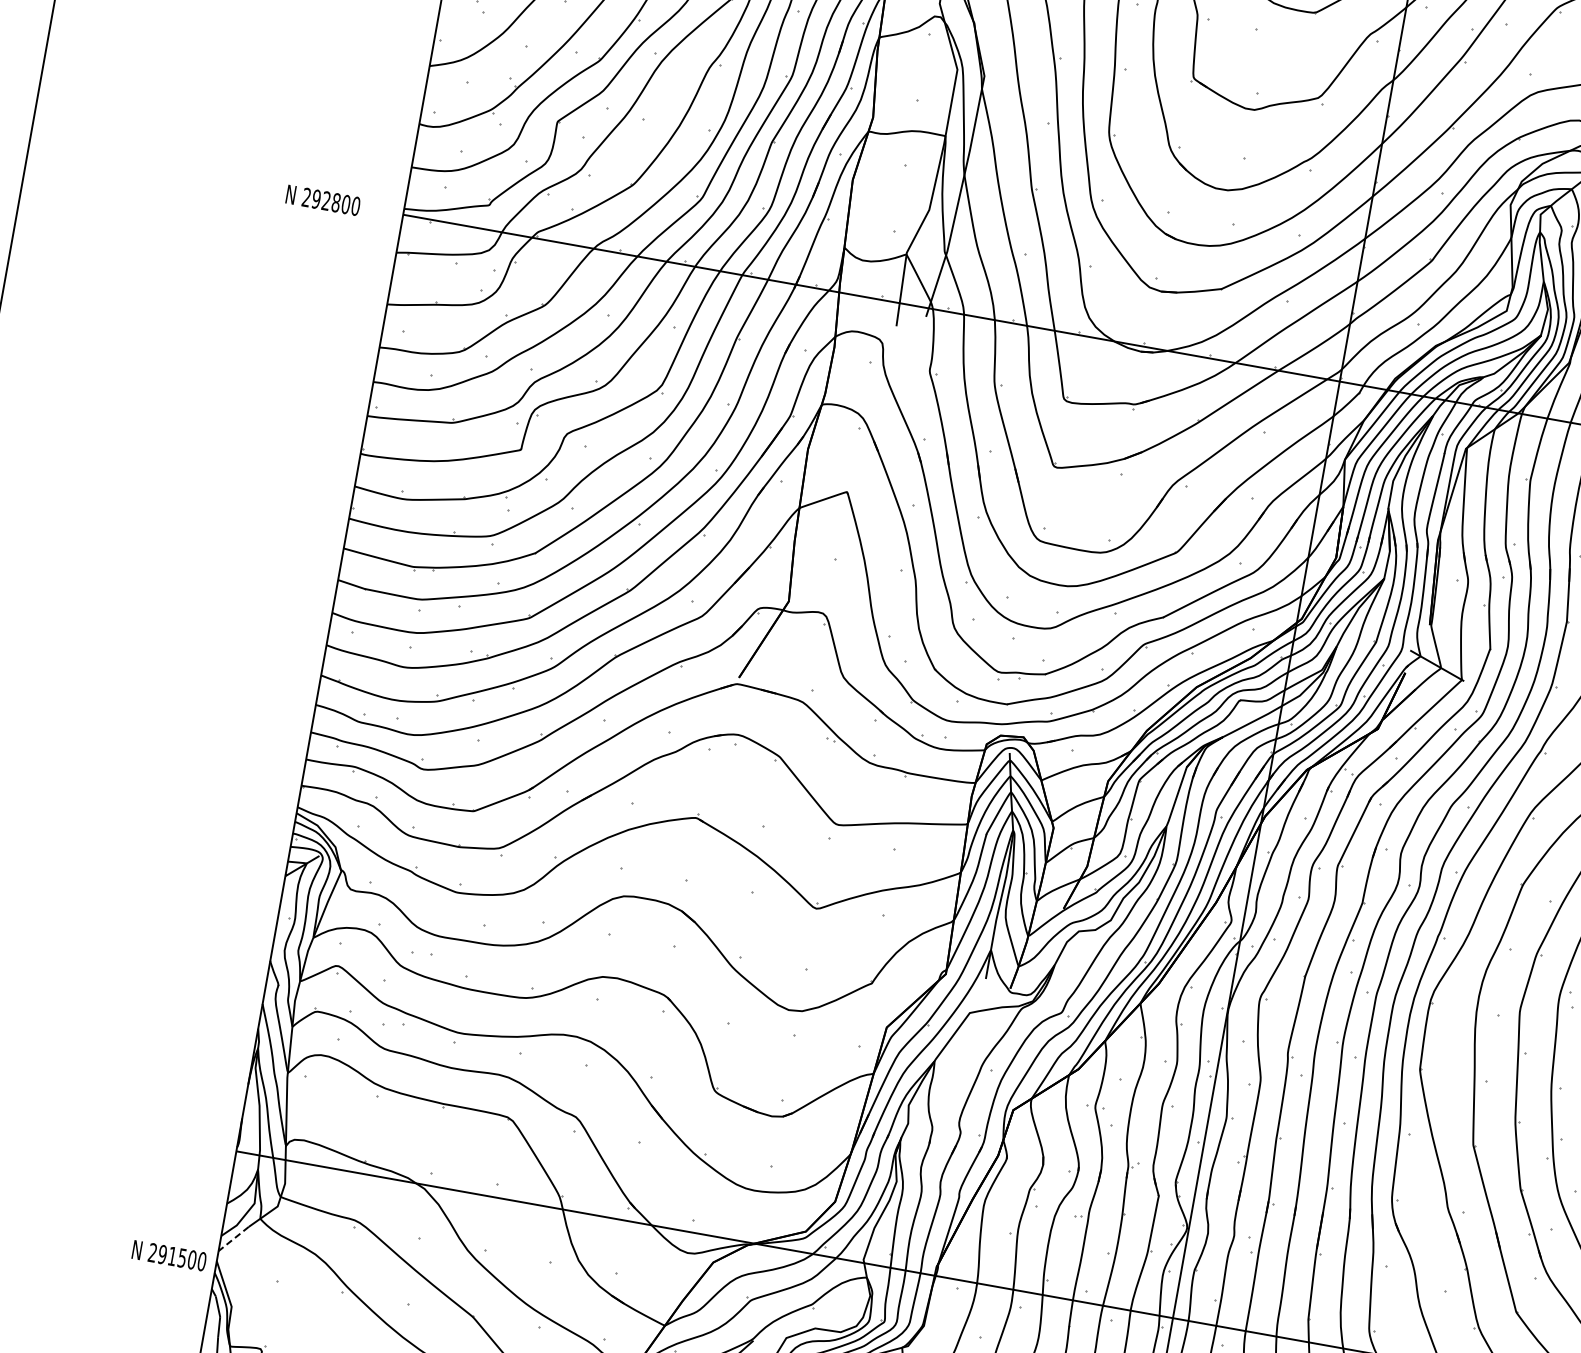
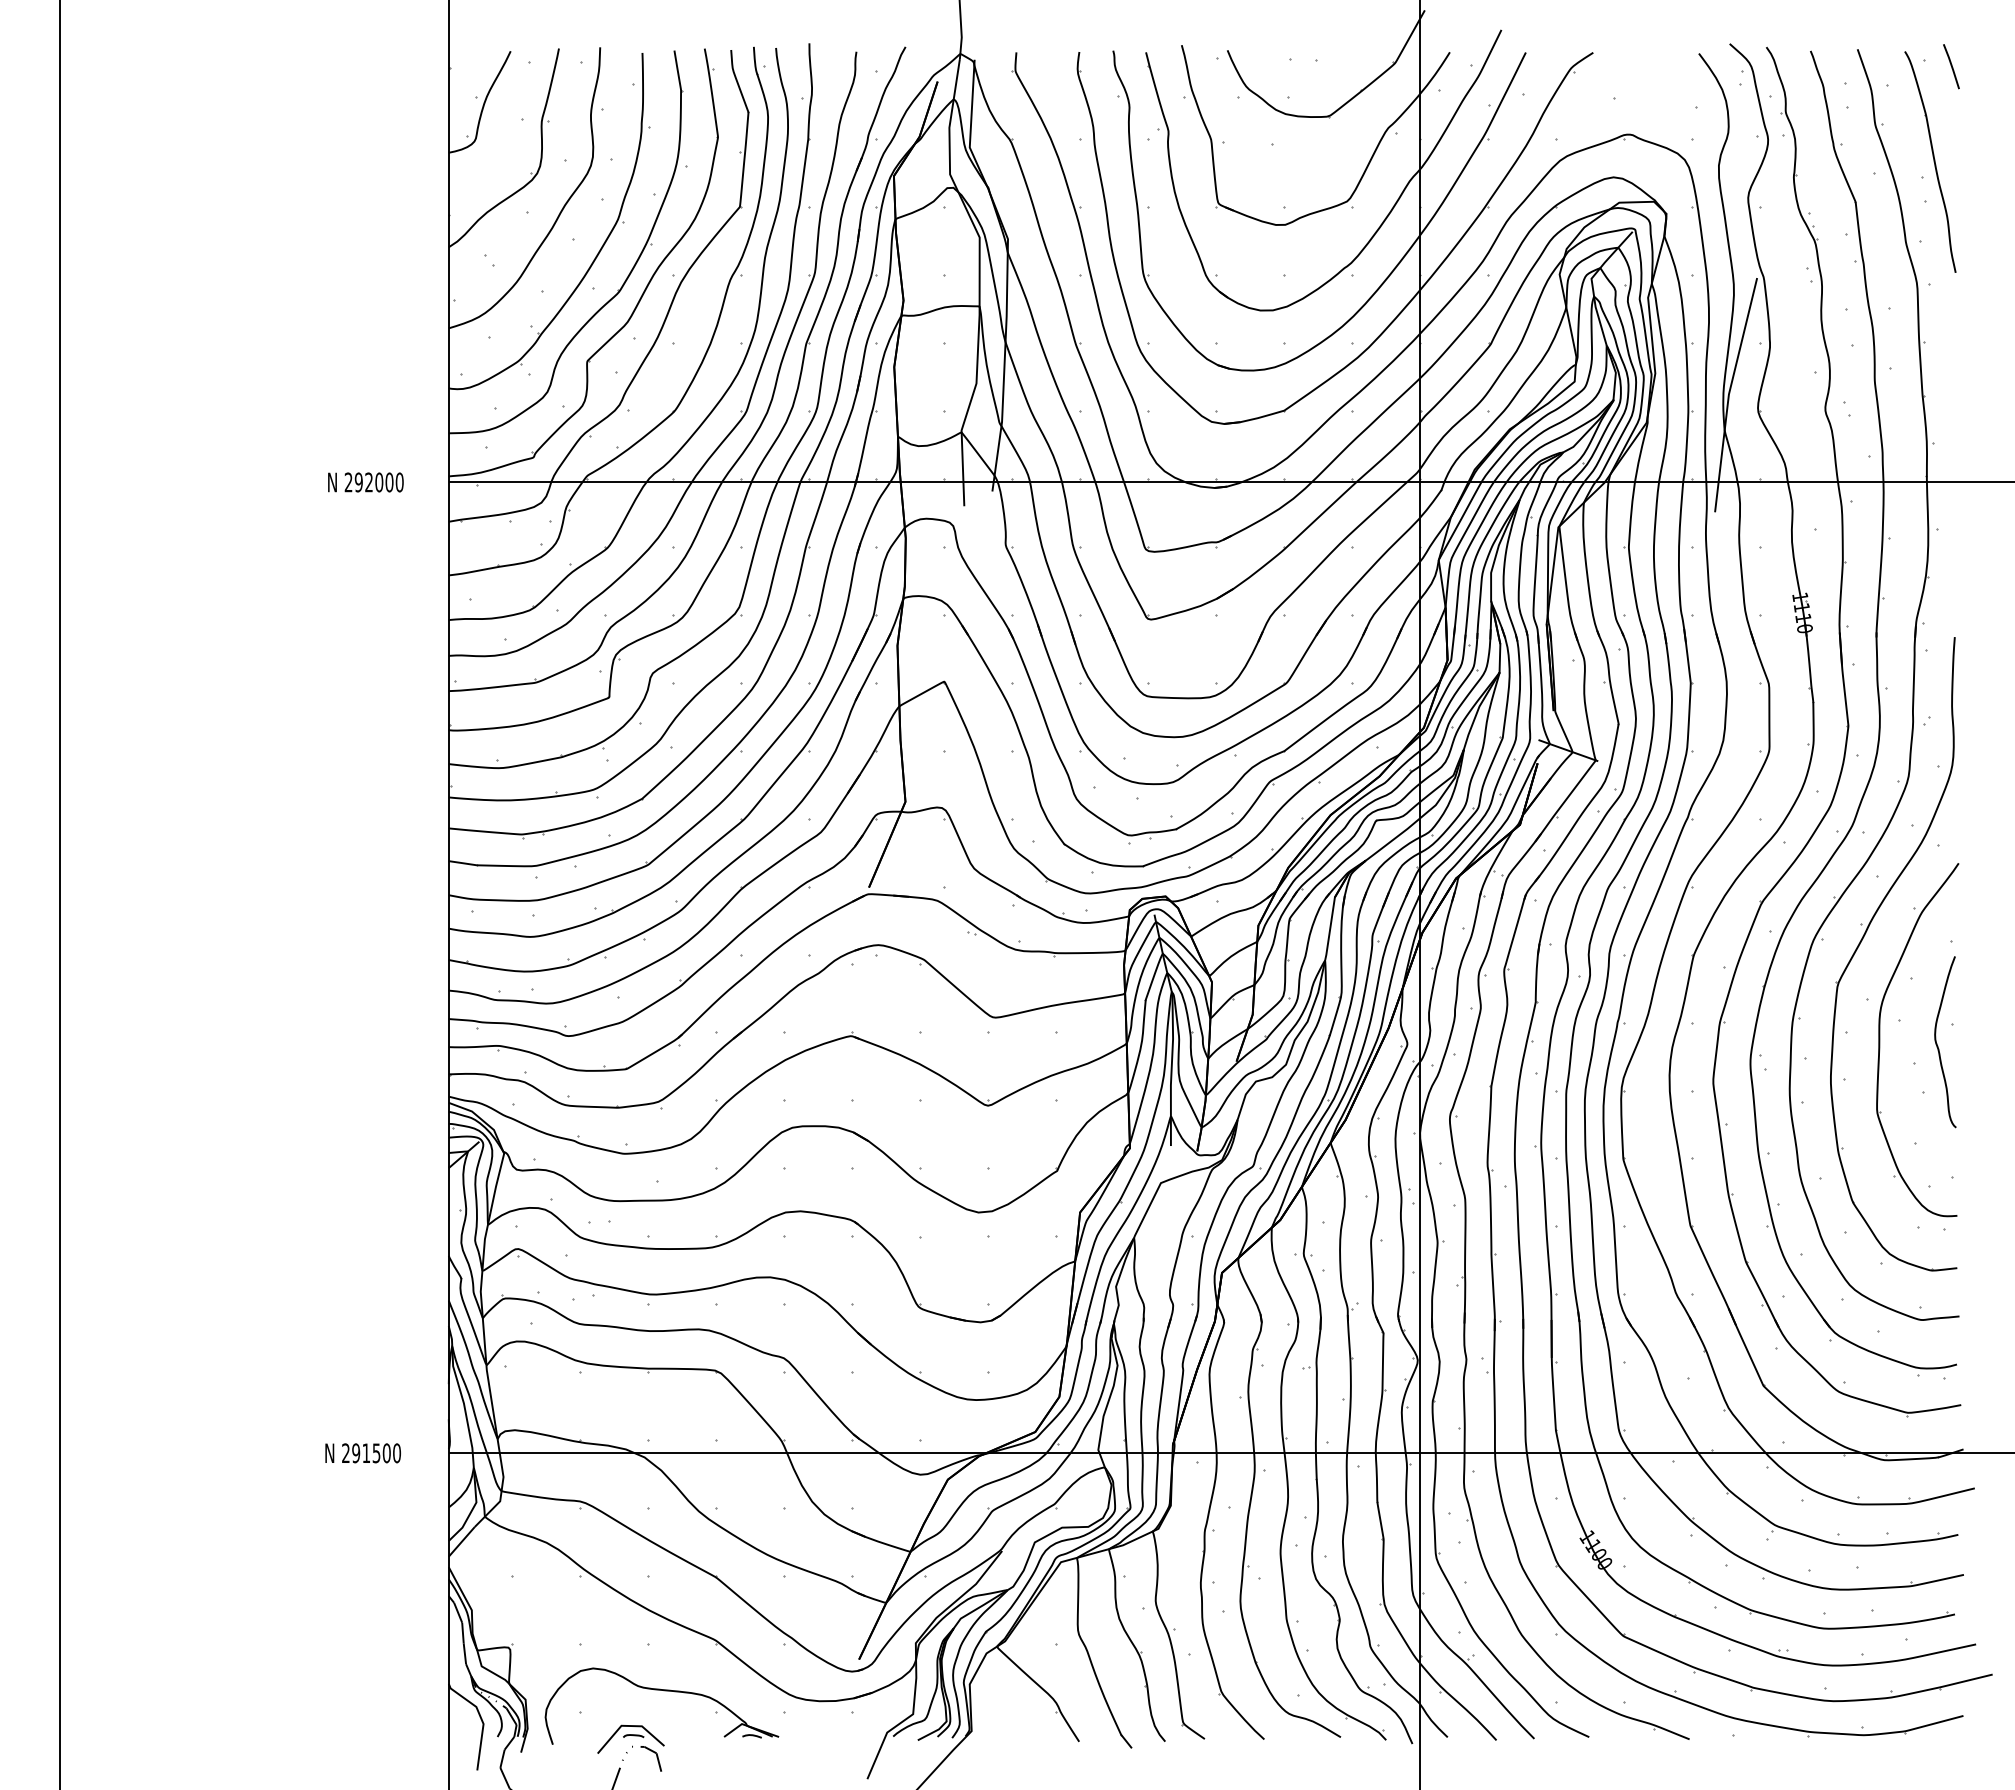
text: (336, 202) -> (379, 482), 292800 -> 292000
line: (233, 1238) -> (461, 1541), dashed -> solid
text: (168, 1255) -> (362, 1453), moved

